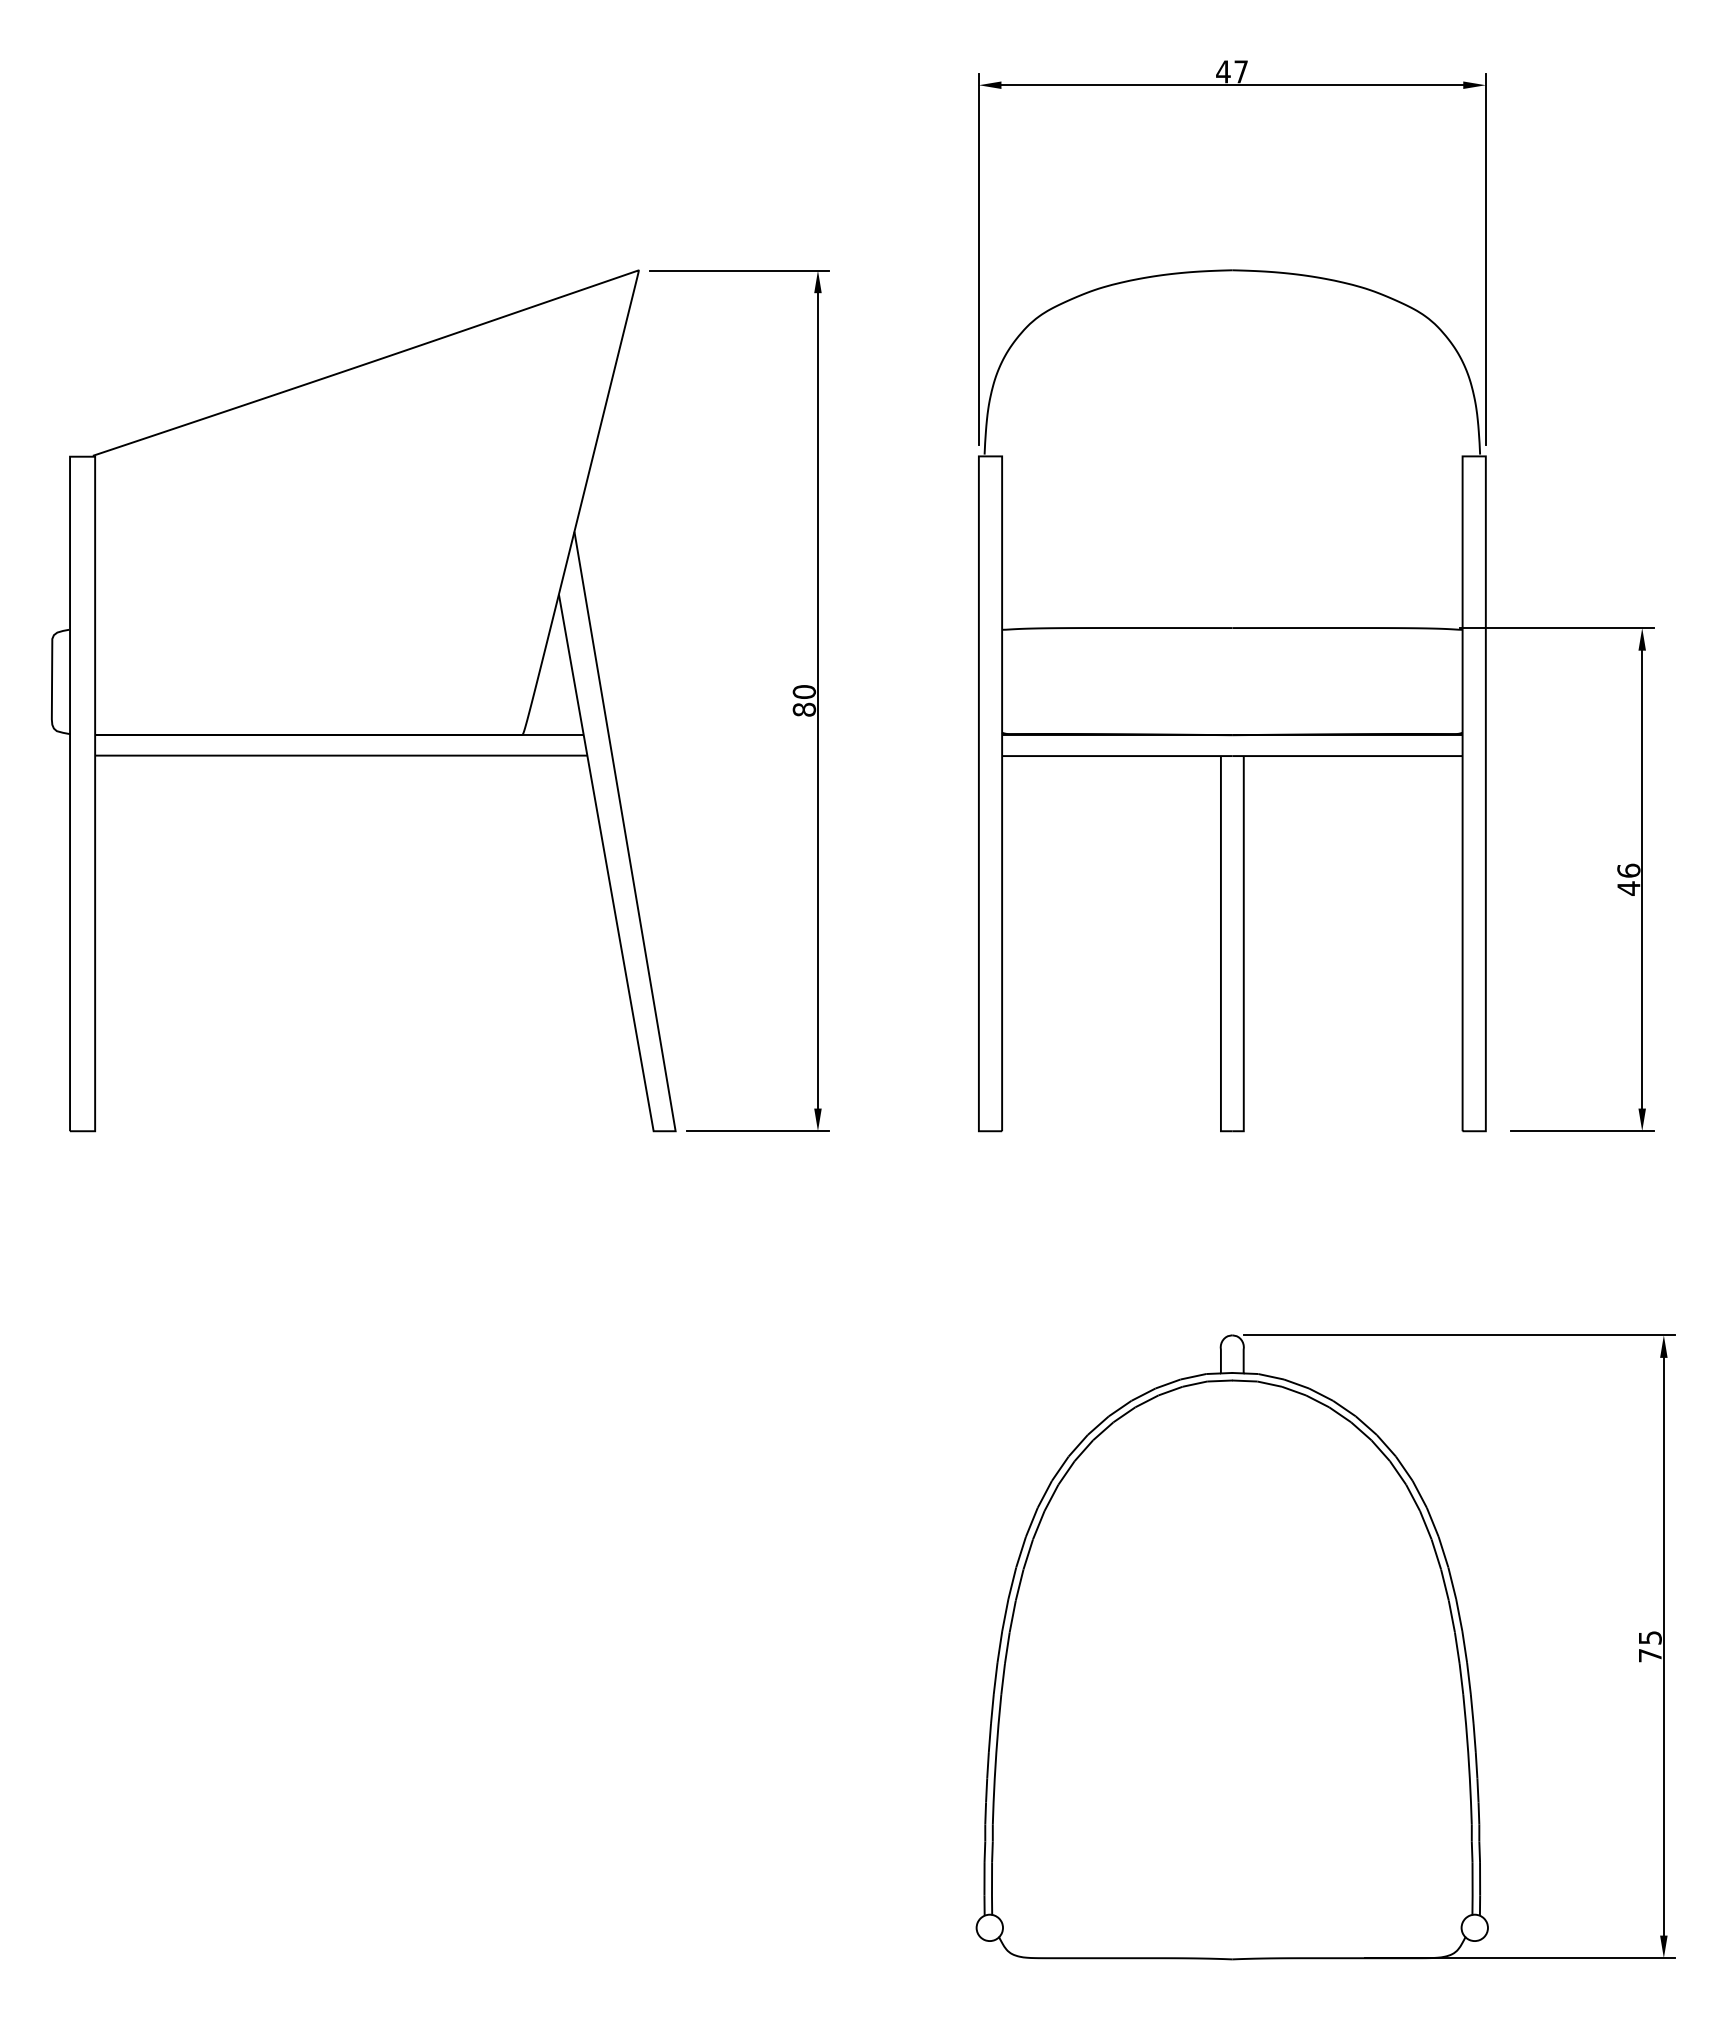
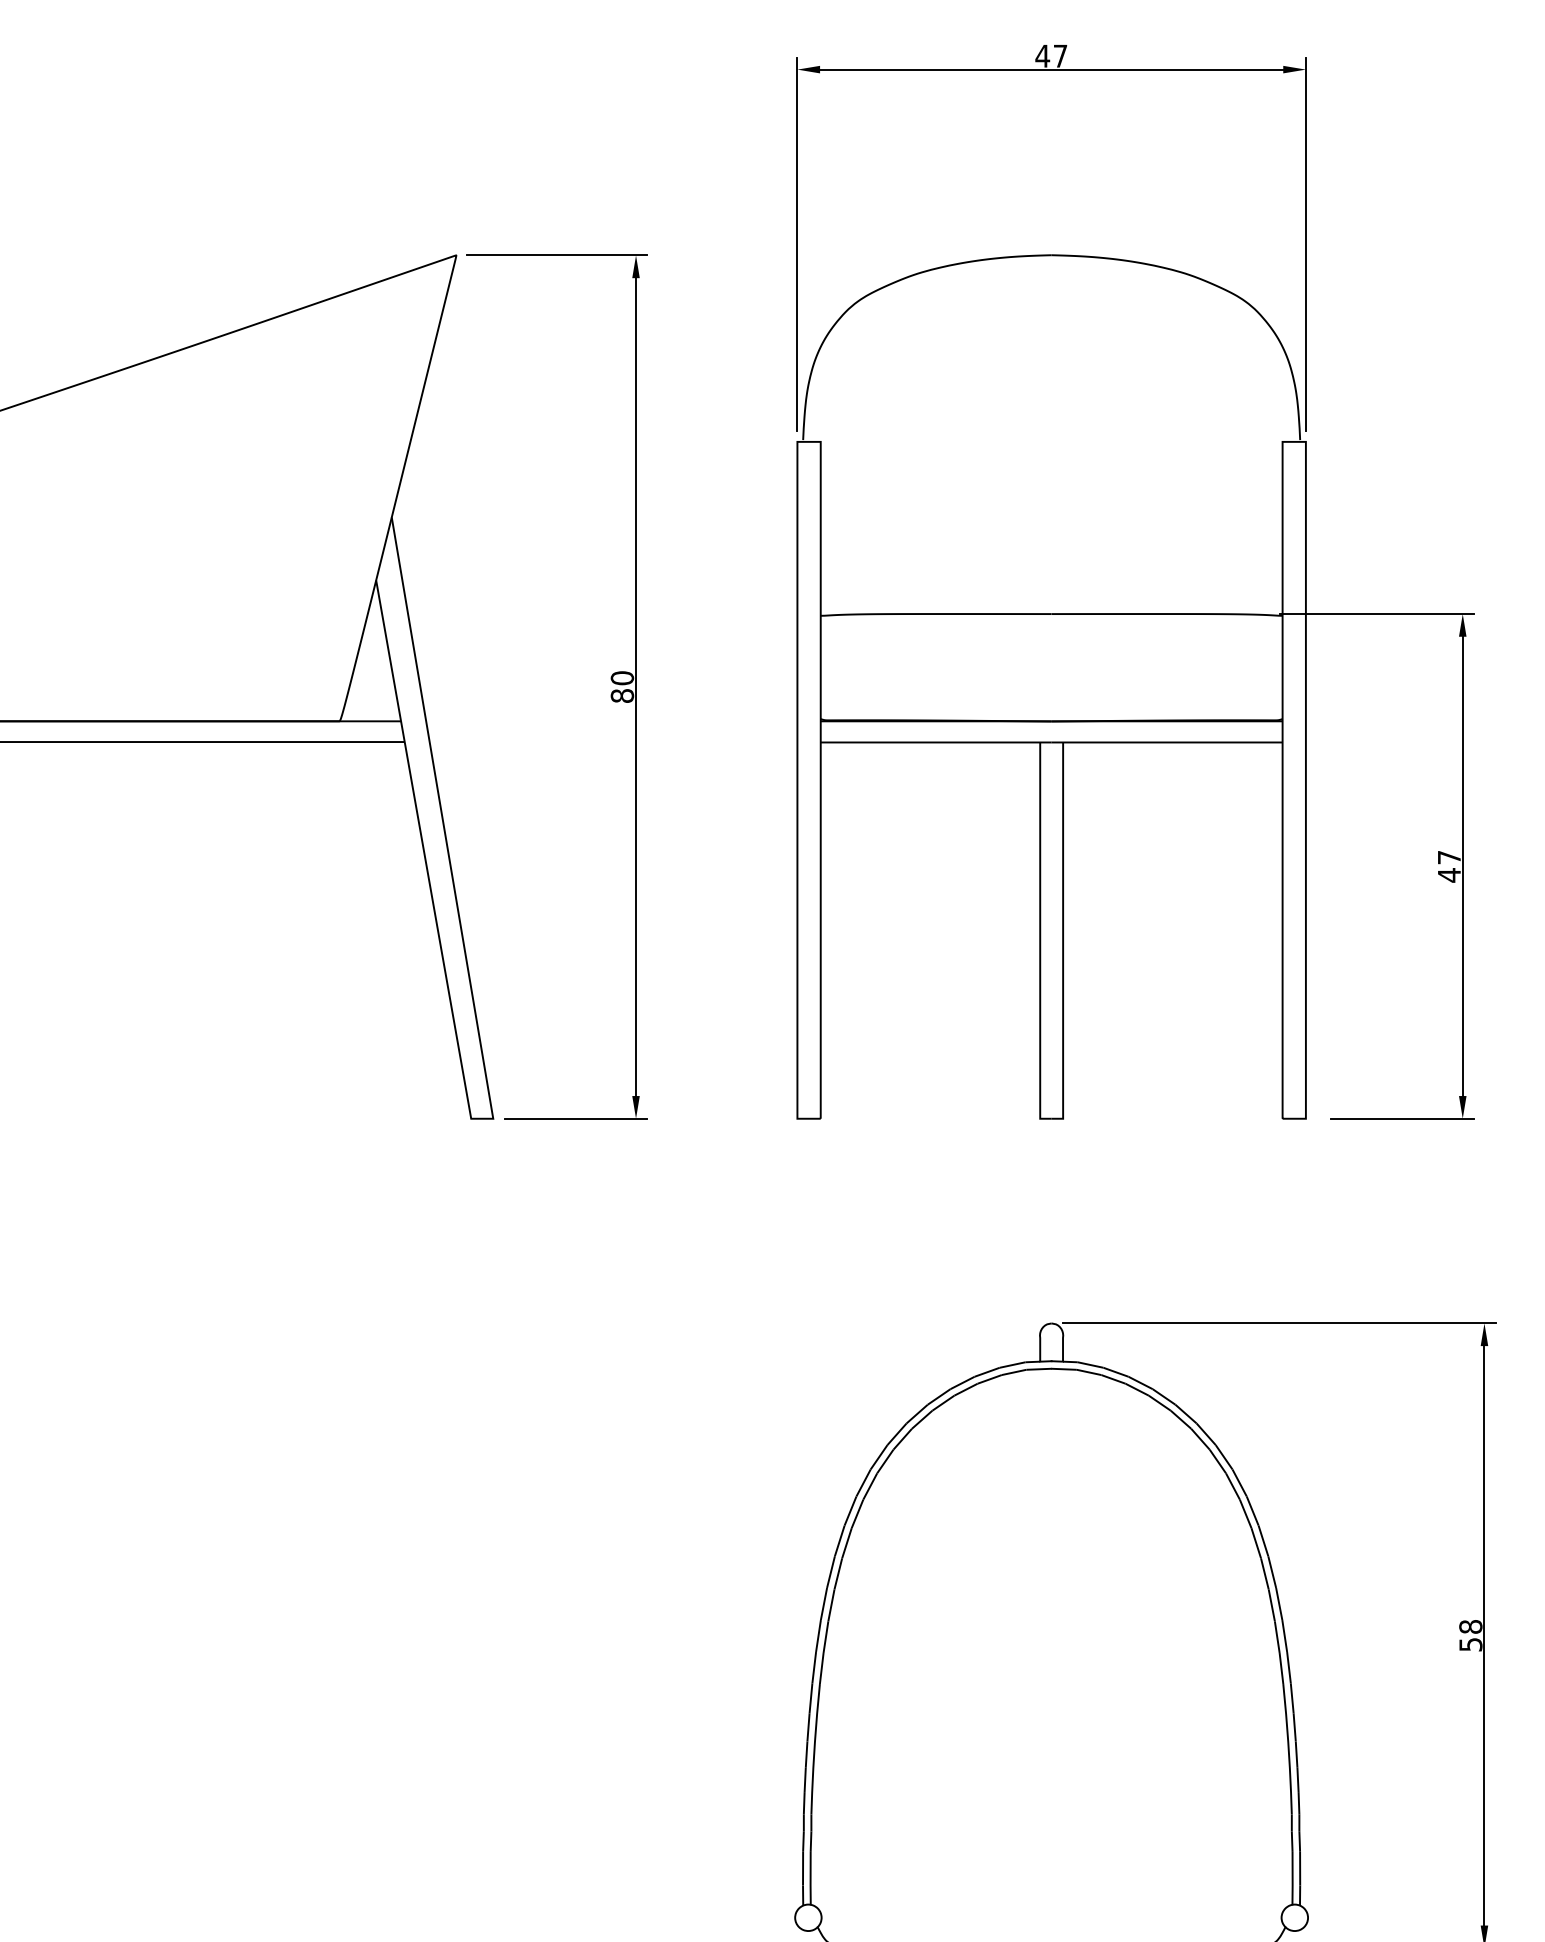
text: (1628, 870) -> (1448, 857), 46 -> 47
text: (1649, 1646) -> (1470, 1635), 75 -> 58

